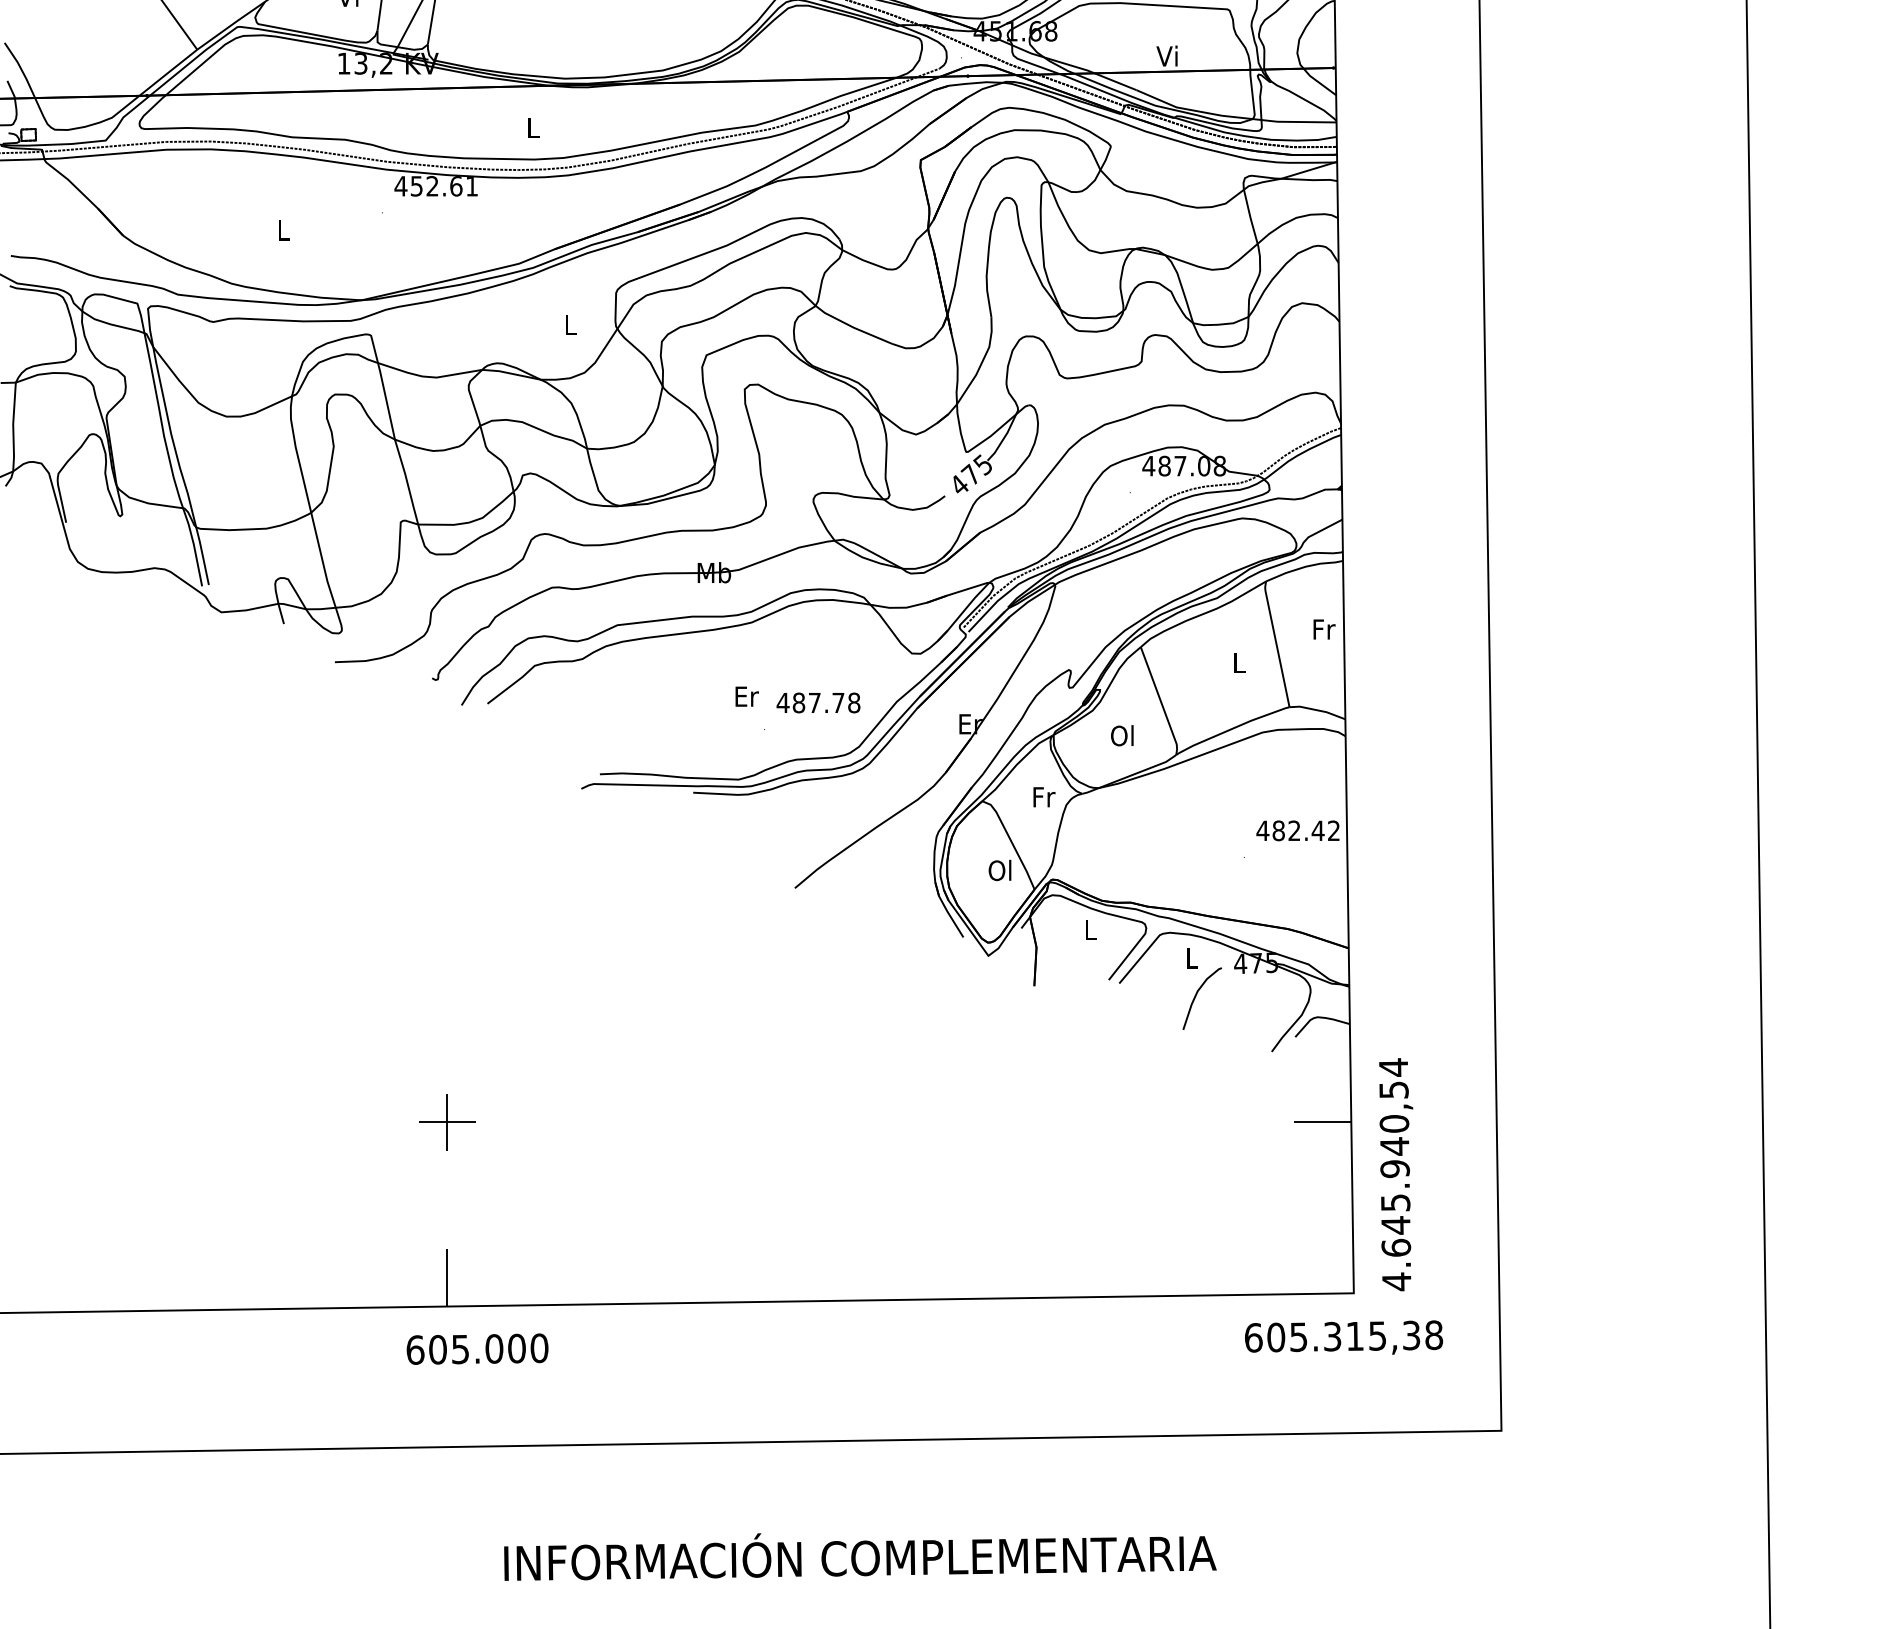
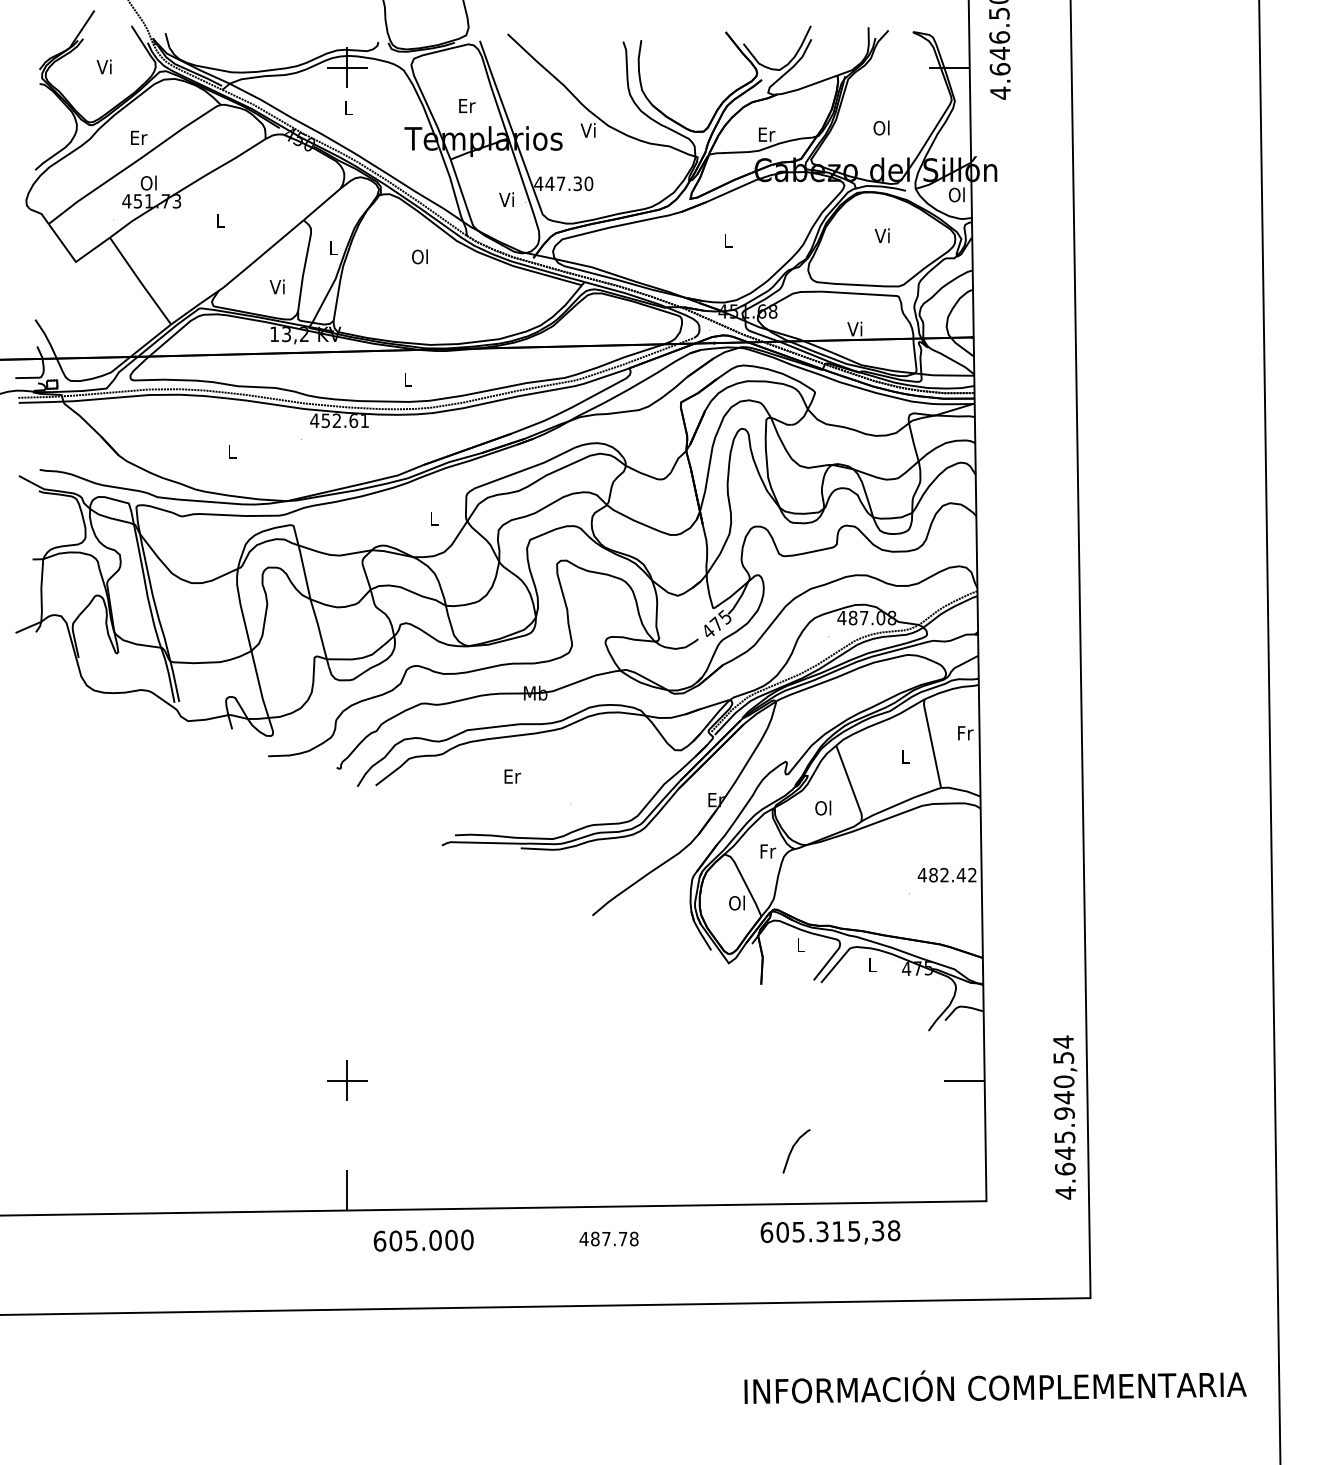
text: (746, 696) -> (512, 776), moved
text: (817, 702) -> (608, 1238), moved
curve: (1196, 997) -> (792, 1150), moved
text: (1396, 1174) -> (1065, 1117), moved
text: (1343, 1337) -> (830, 1232), moved
text: (477, 1349) -> (423, 1240), moved
text: (860, 1556) -> (995, 1386), moved

